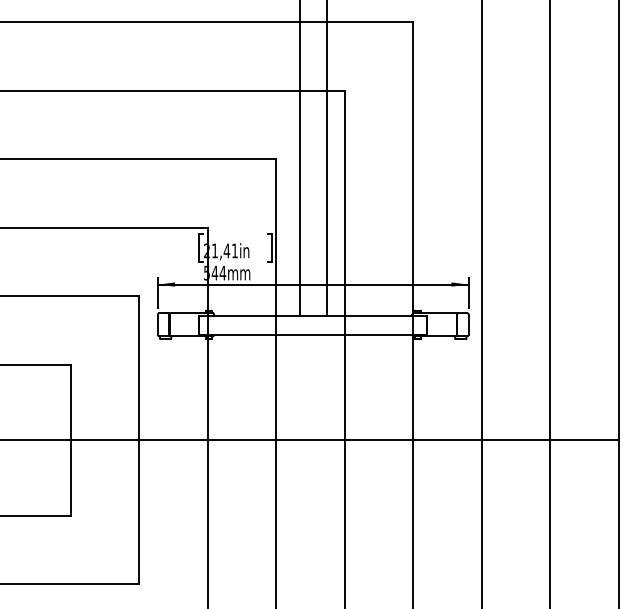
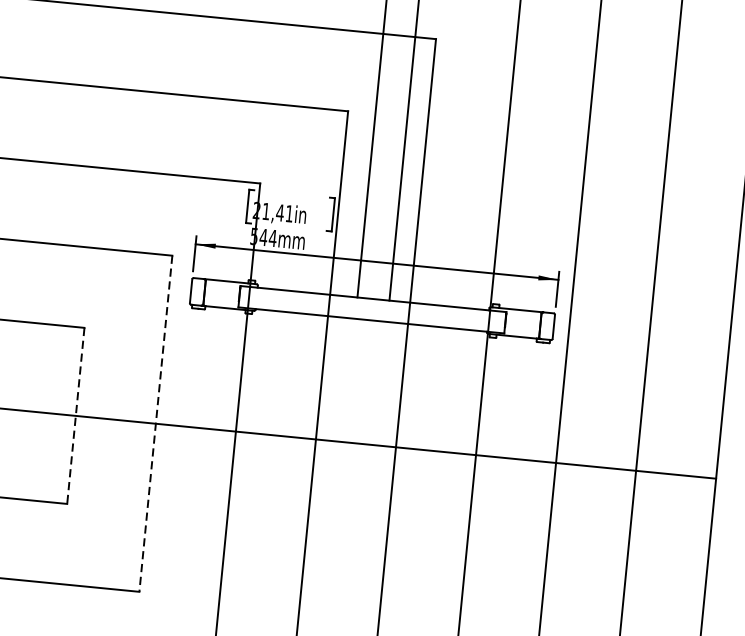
line: (70, 440) -> (75, 416), solid -> dashed
line: (139, 440) -> (156, 424), solid -> dashed

